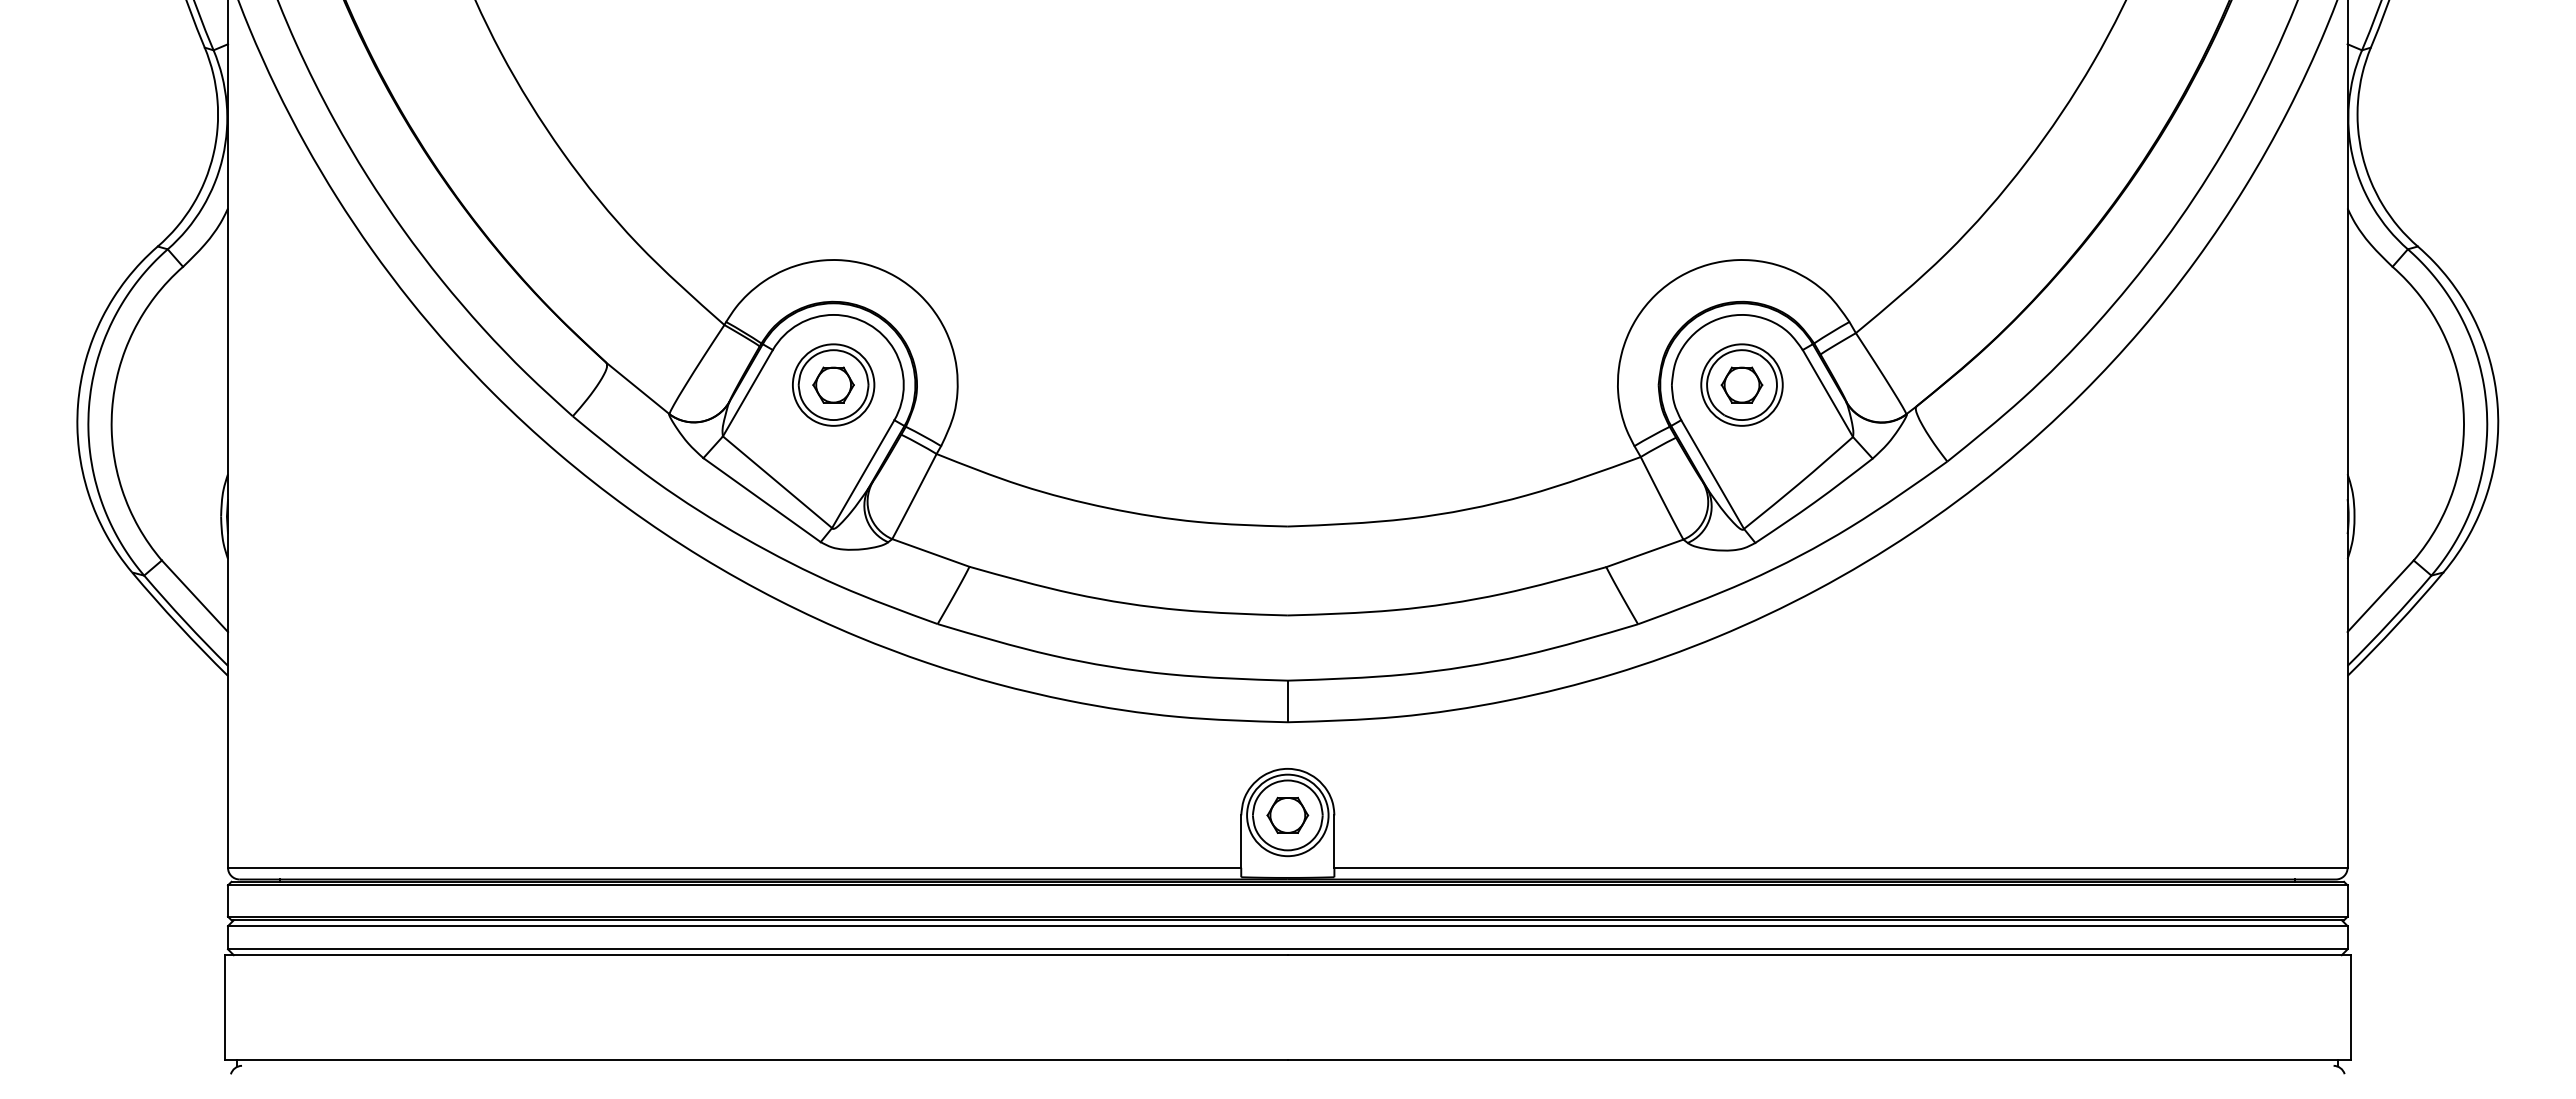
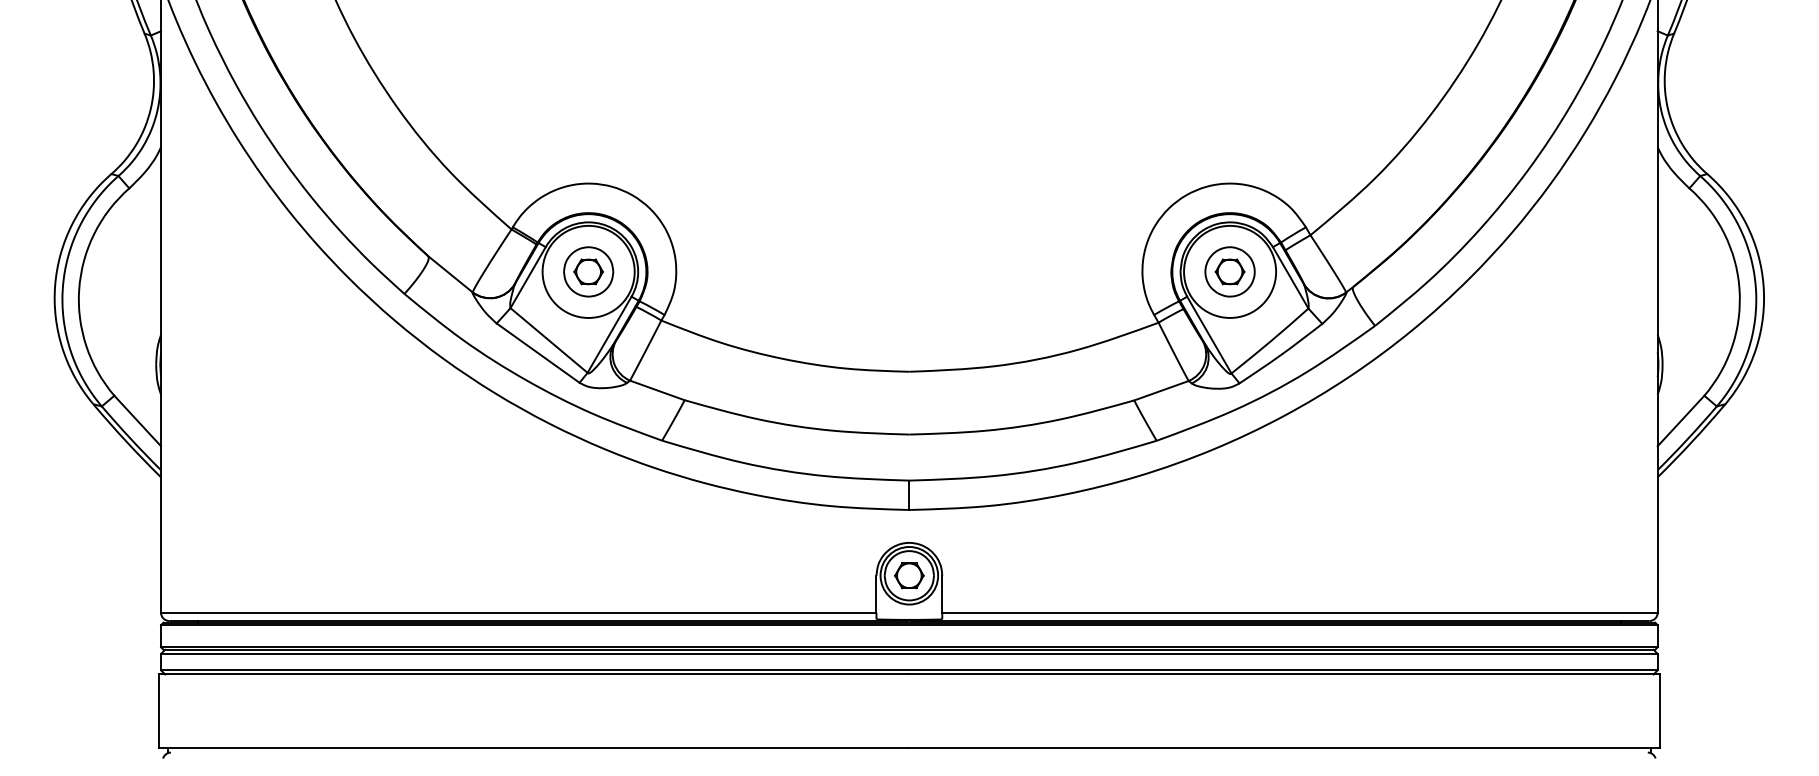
circle: (833, 384) -> (588, 271), size x1.6
circle: (1741, 384) -> (1229, 271), size x1.6

